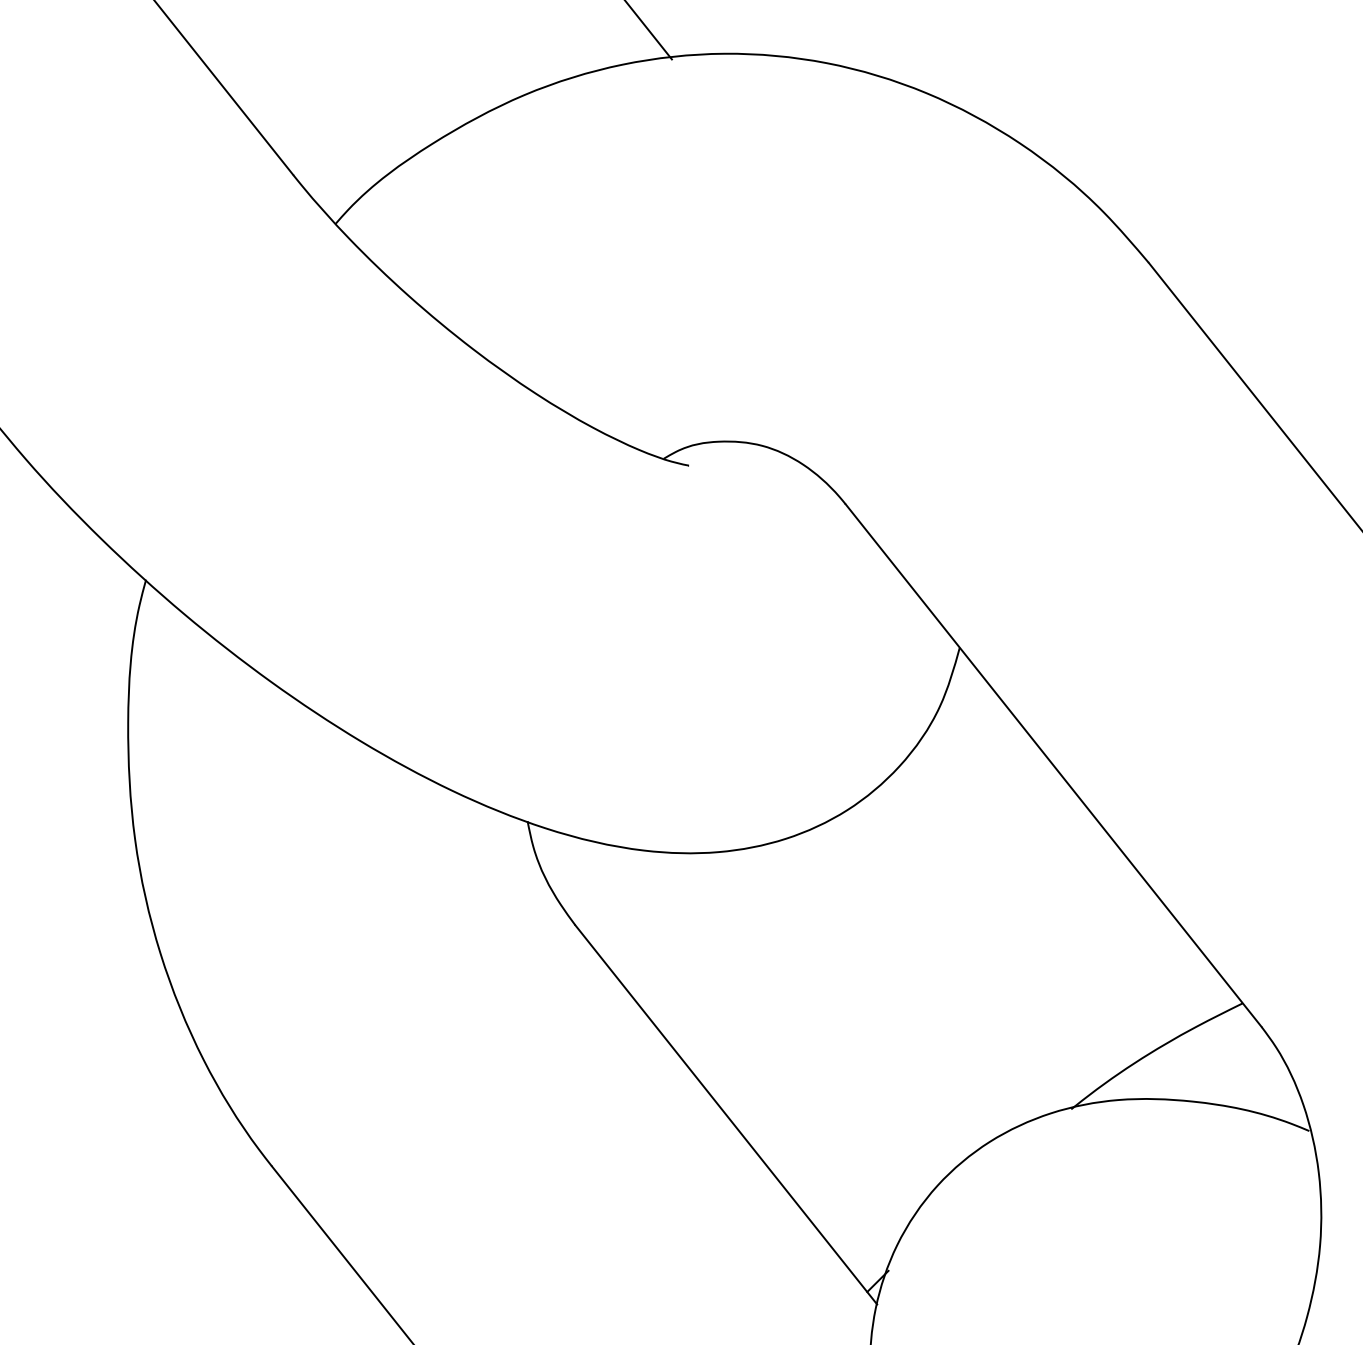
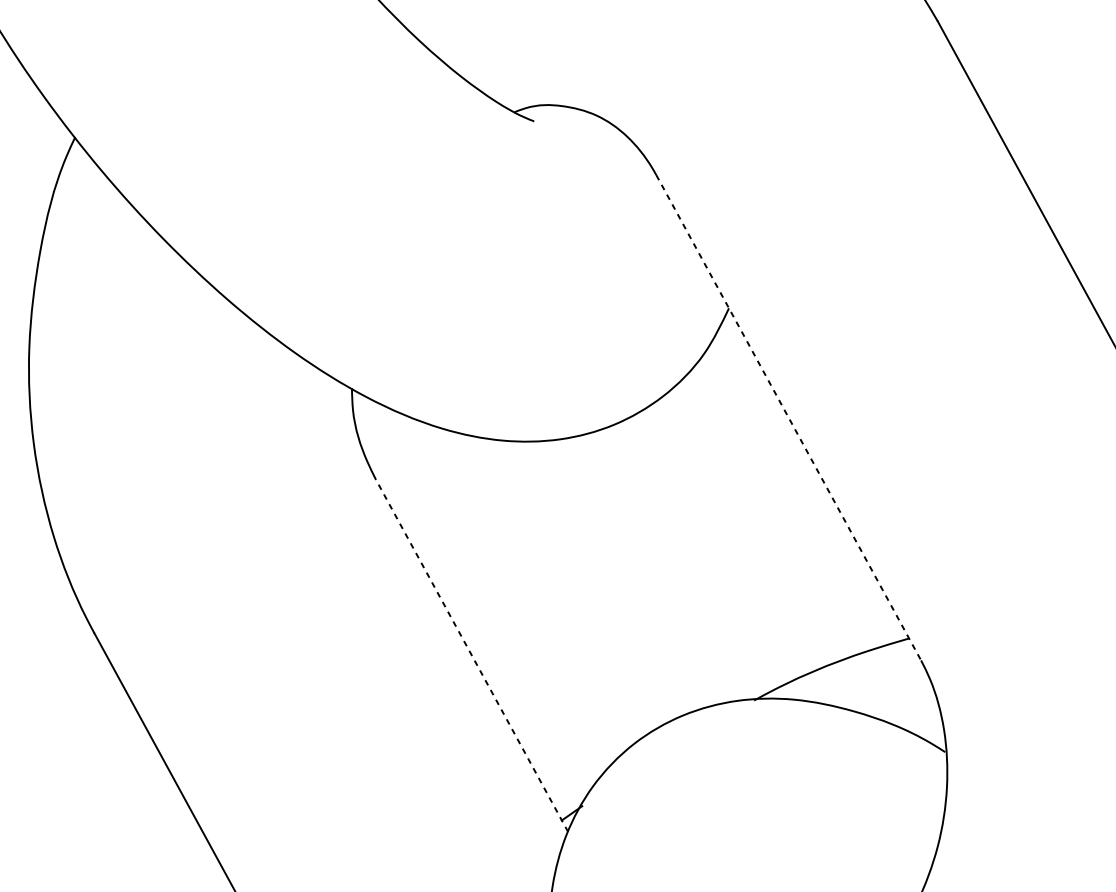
line: (1053, 766) -> (788, 418), solid -> dashed
line: (725, 1114) -> (471, 655), solid -> dashed

